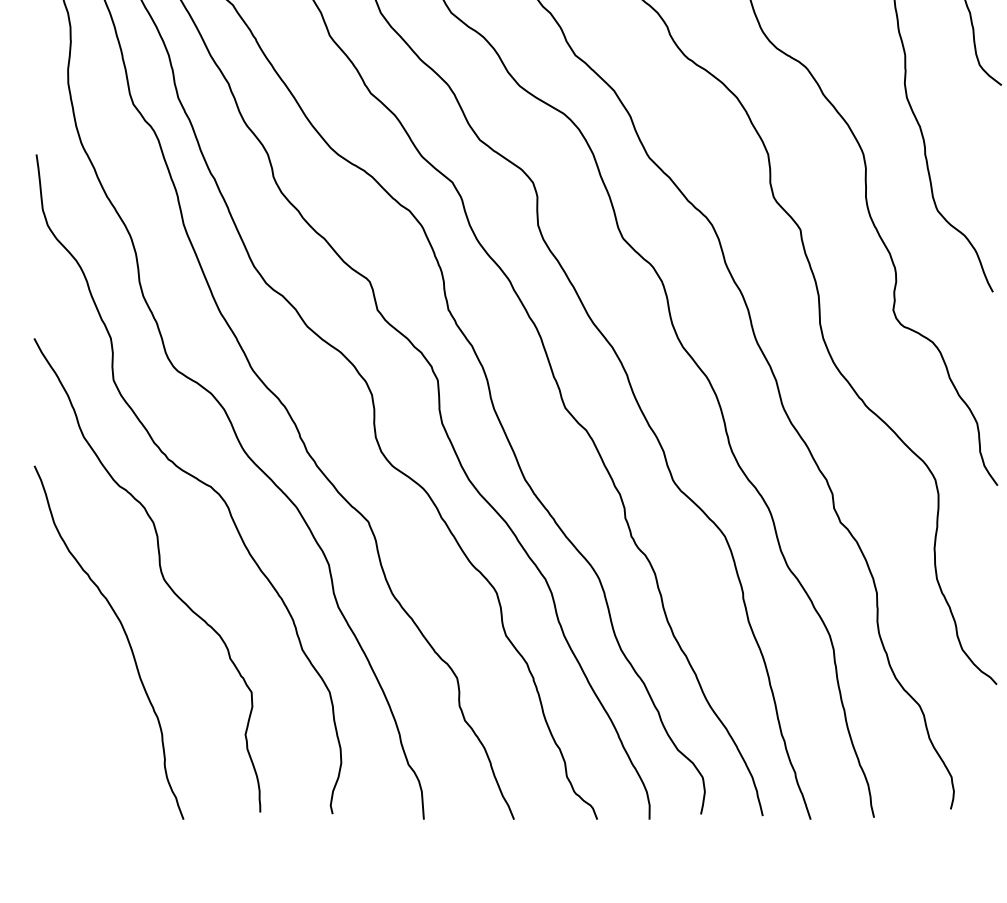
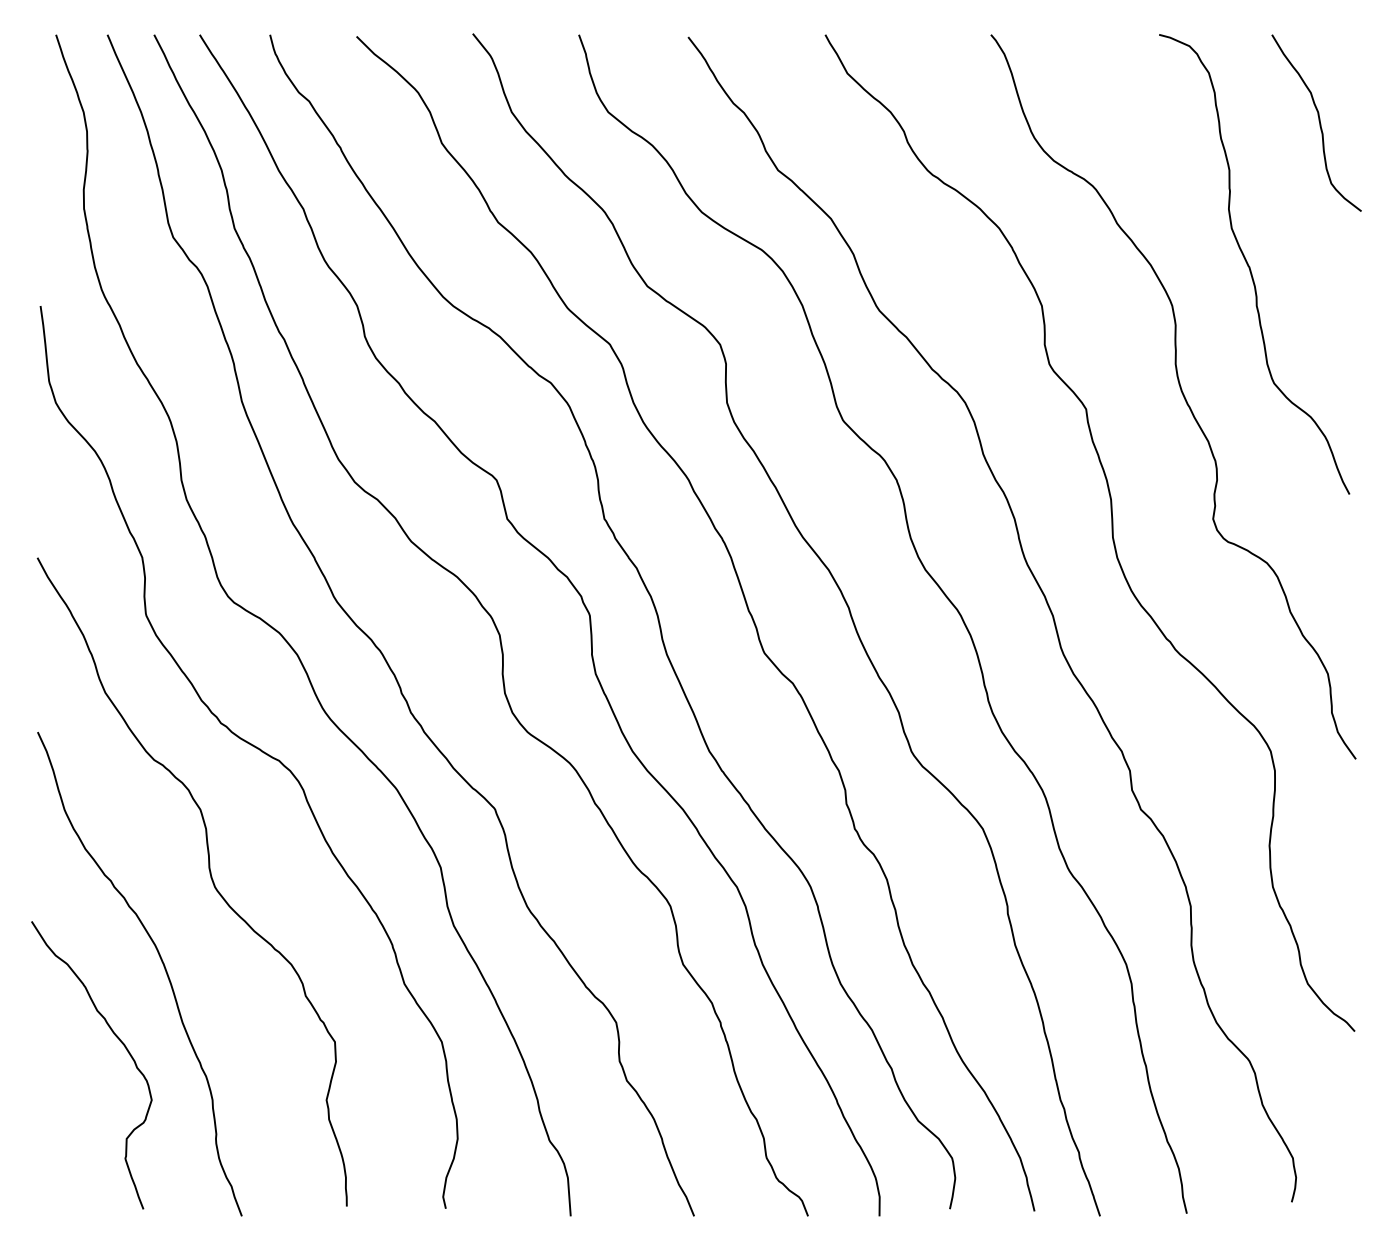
curve: (94, 692) -> (120, 1042), added

